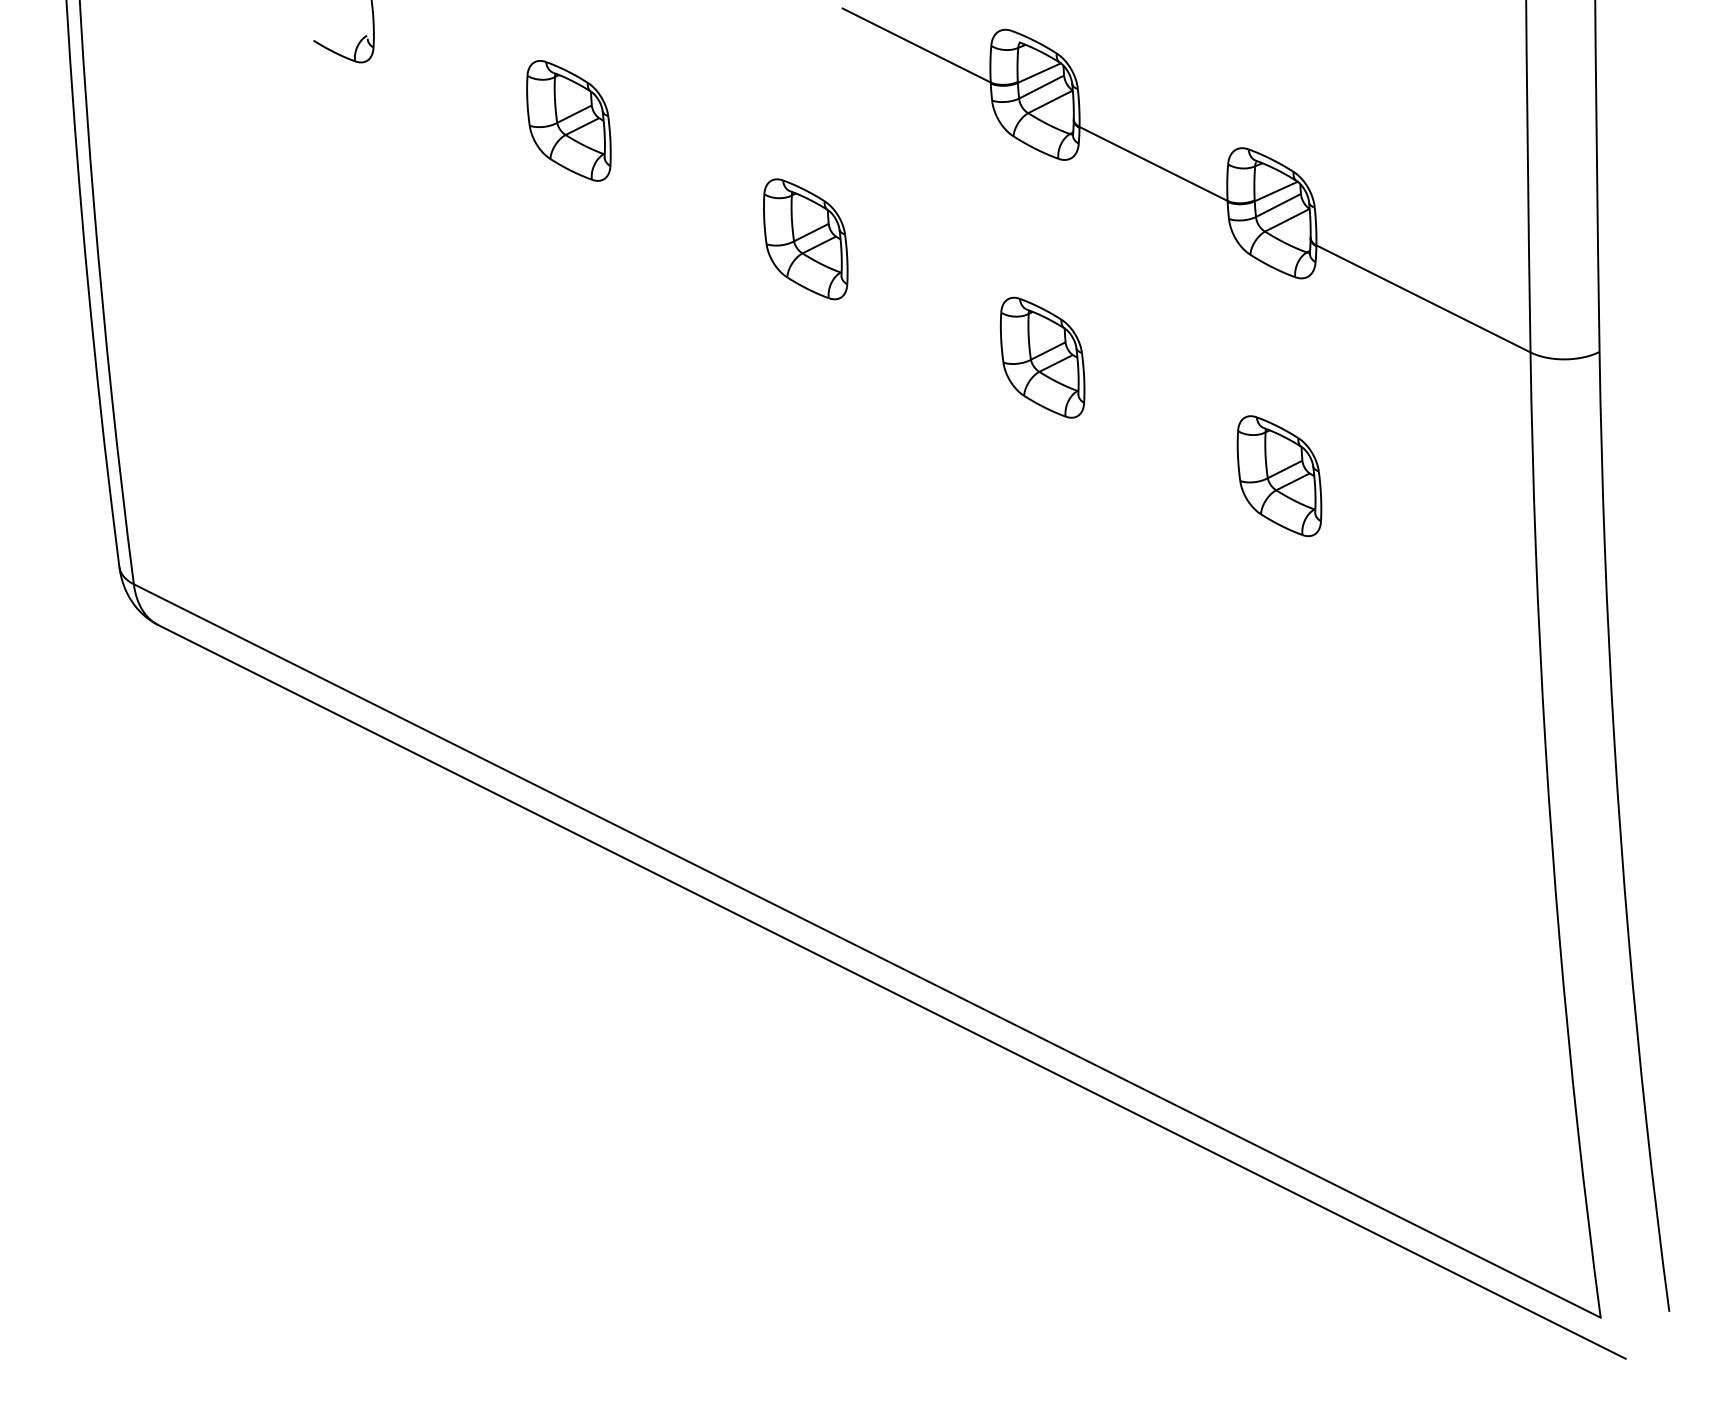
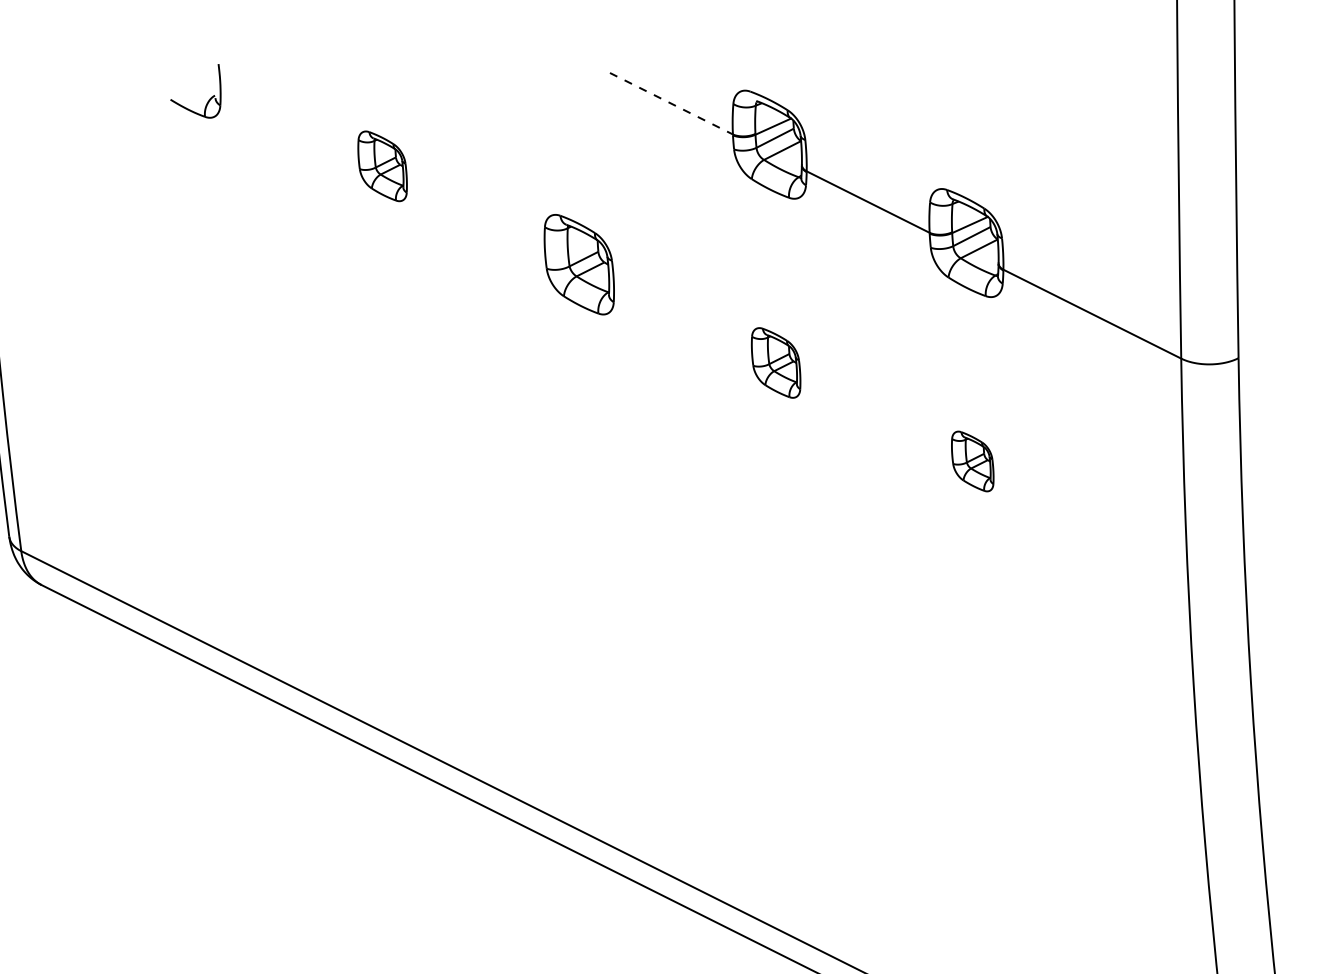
line: (916, 45) -> (671, 103), solid -> dashed
part: (568, 120) -> (382, 166), size x0.7
part: (1042, 357) -> (775, 362), size x0.7
part: (1279, 476) -> (972, 461), size x0.6

